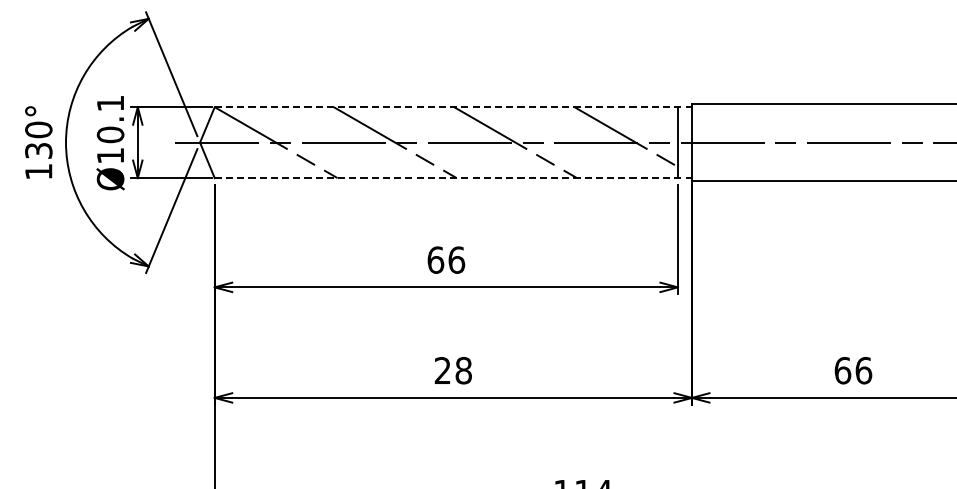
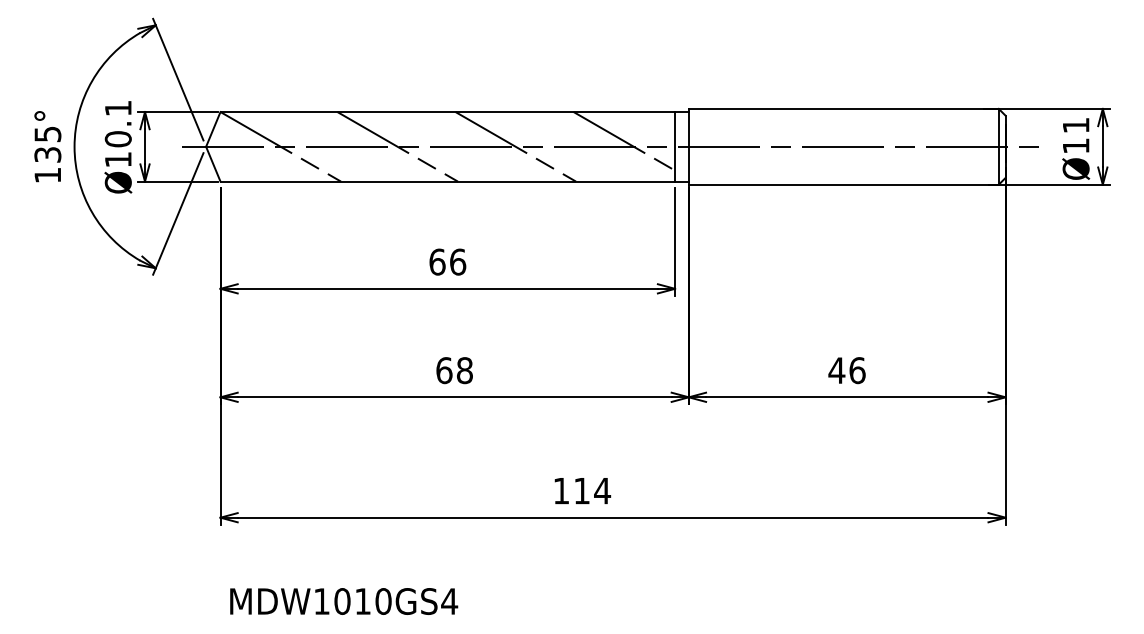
line: (454, 107) -> (455, 112), dashed -> solid
text: (38, 130) -> (47, 134), 130° -> 135°
line: (454, 178) -> (455, 181), dashed -> solid
text: (442, 370) -> (444, 370), 28 -> 68
text: (842, 370) -> (836, 370), 66 -> 46

